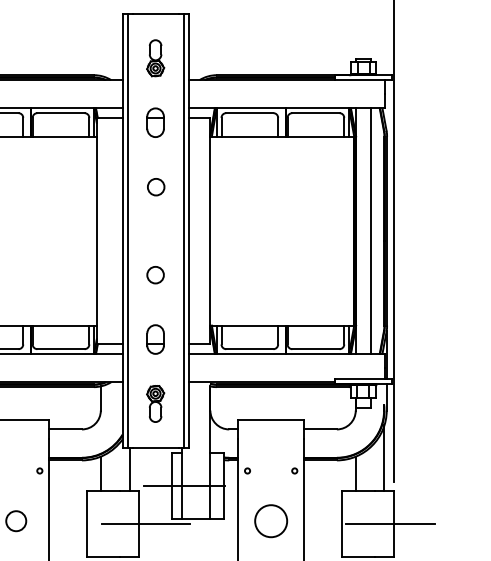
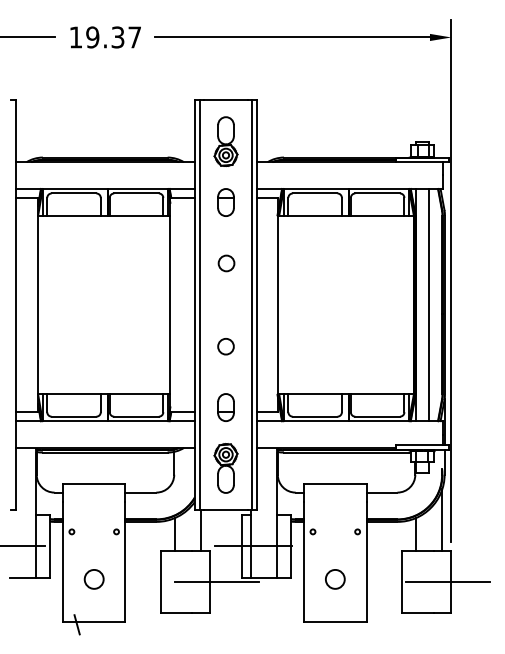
part: (155, 58) -> (225, 141), size x1.43
part: (155, 403) -> (225, 468), size x1.43
circle: (270, 520) -> (334, 578), size x0.62

